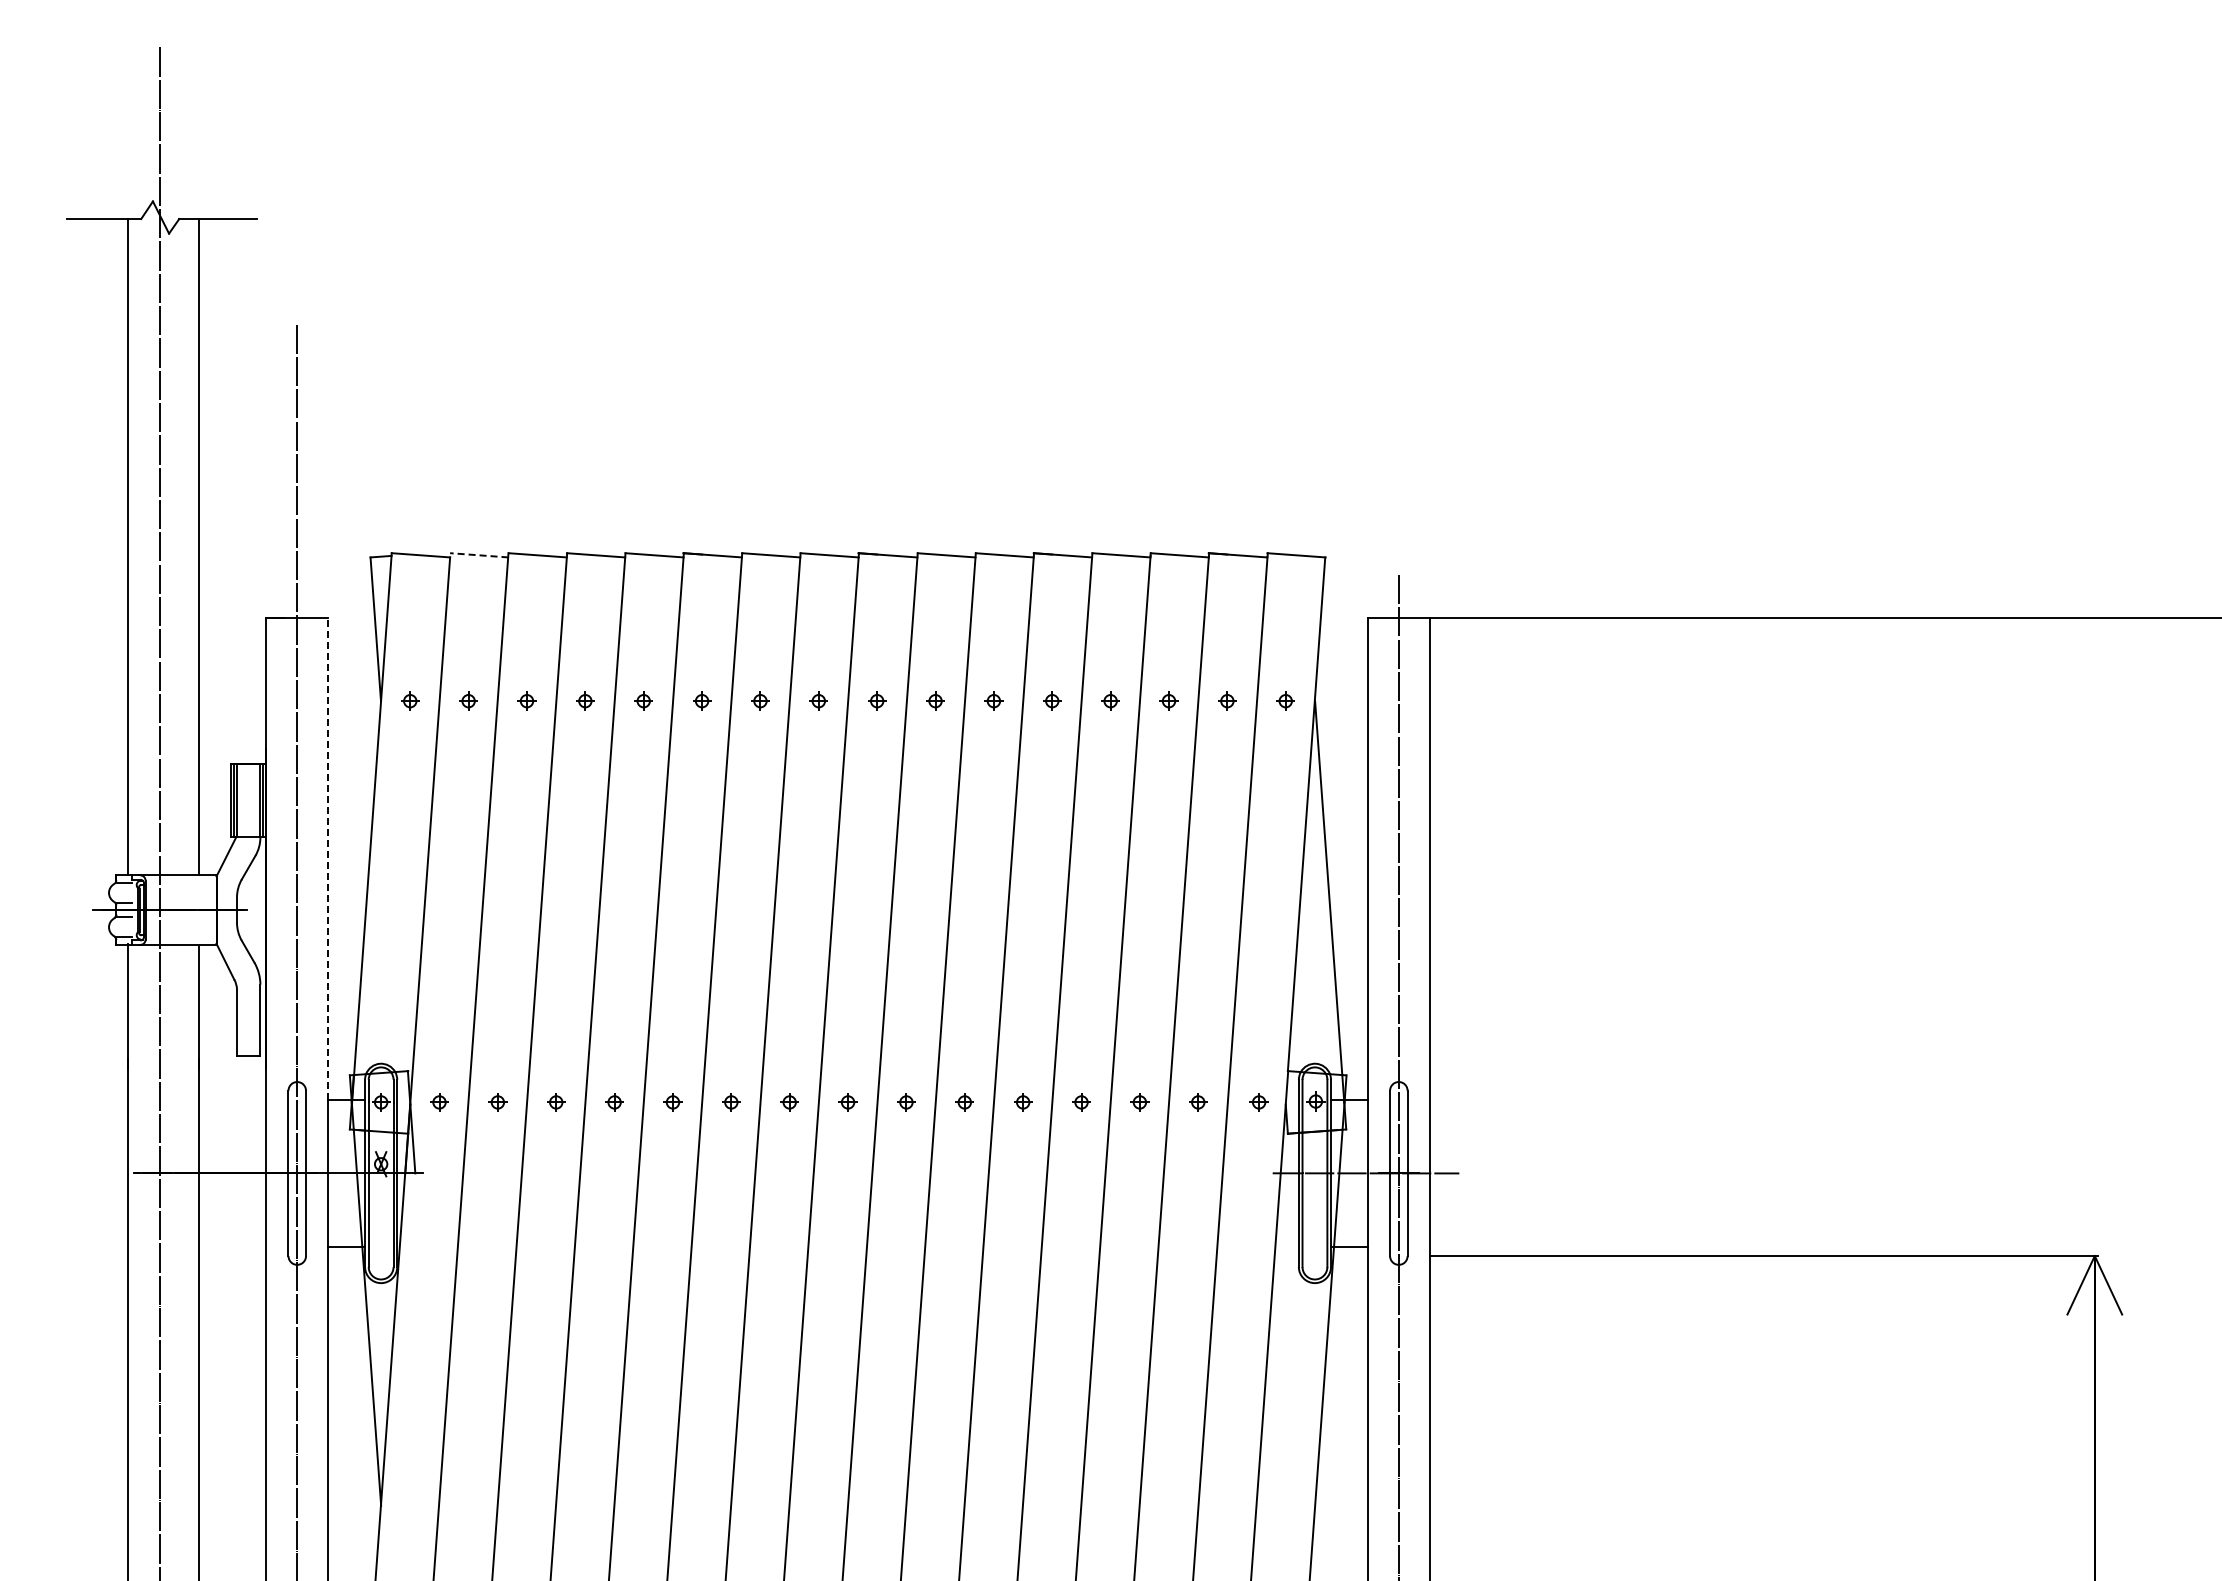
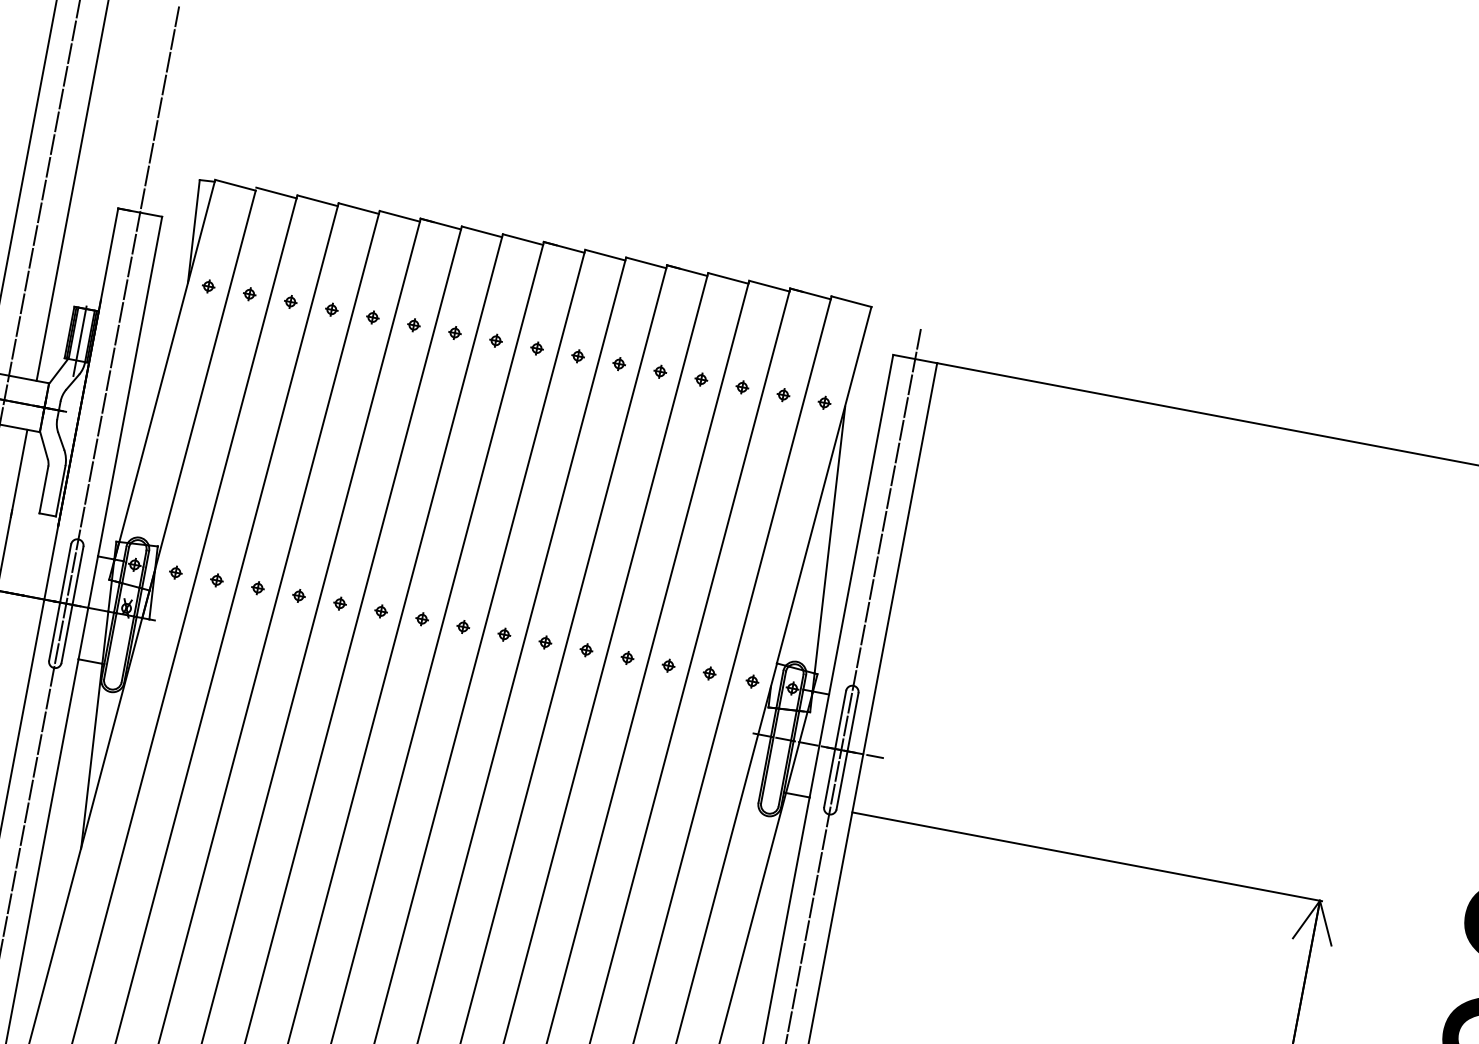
line: (478, 555) -> (275, 193), dashed -> solid
line: (247, 809) -> (79, 341), added
line: (328, 858) -> (130, 386), dashed -> solid

